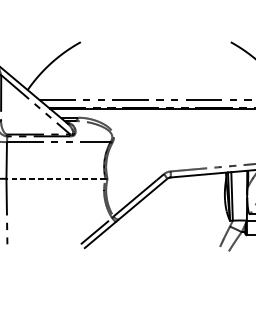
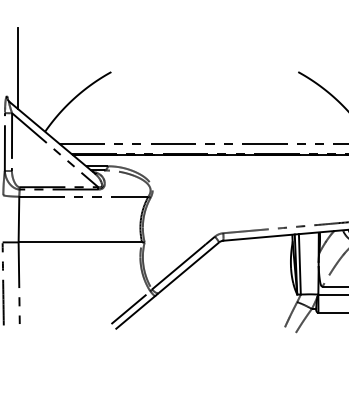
line: (5, 38) -> (17, 67), added
line: (56, 178) -> (80, 242), dashed -> solid

